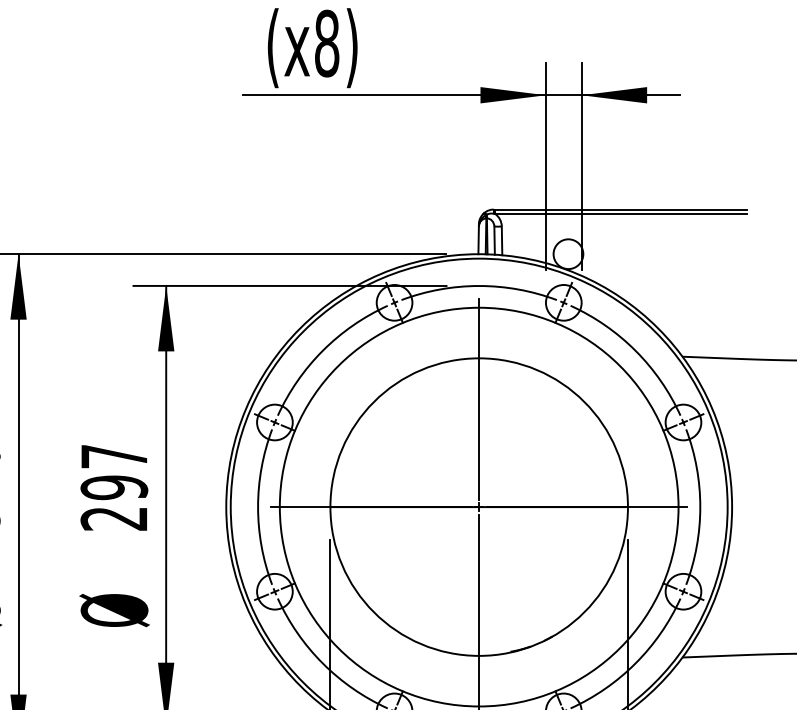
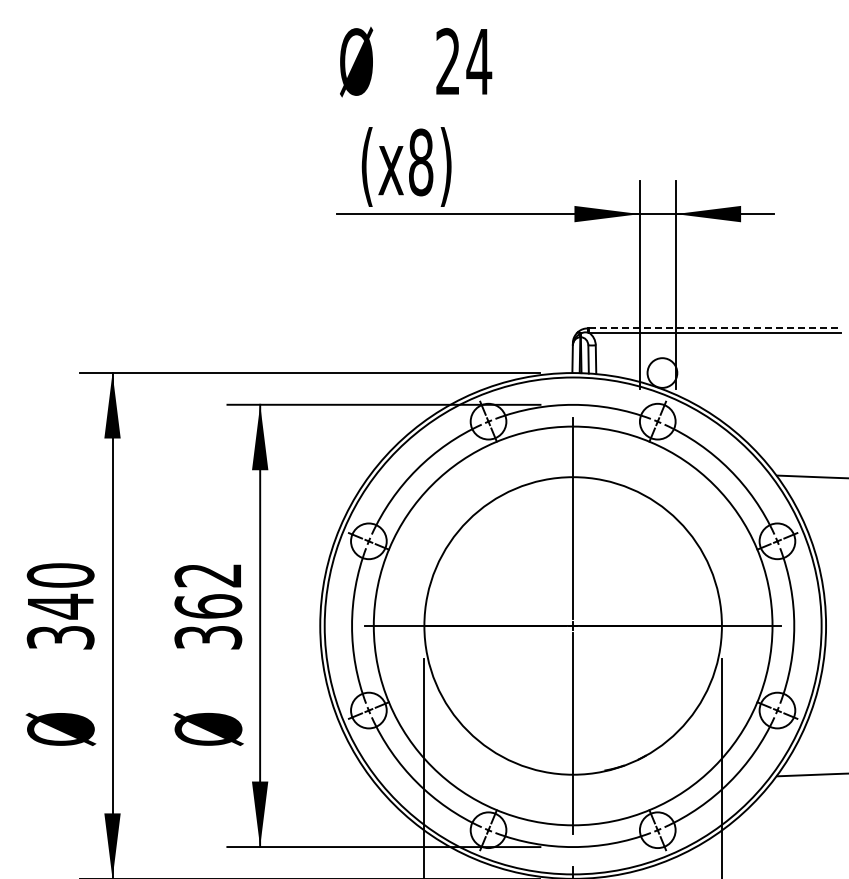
line: (621, 209) -> (715, 328), solid -> dashed
text: (114, 487) -> (208, 606), 297 -> 362

